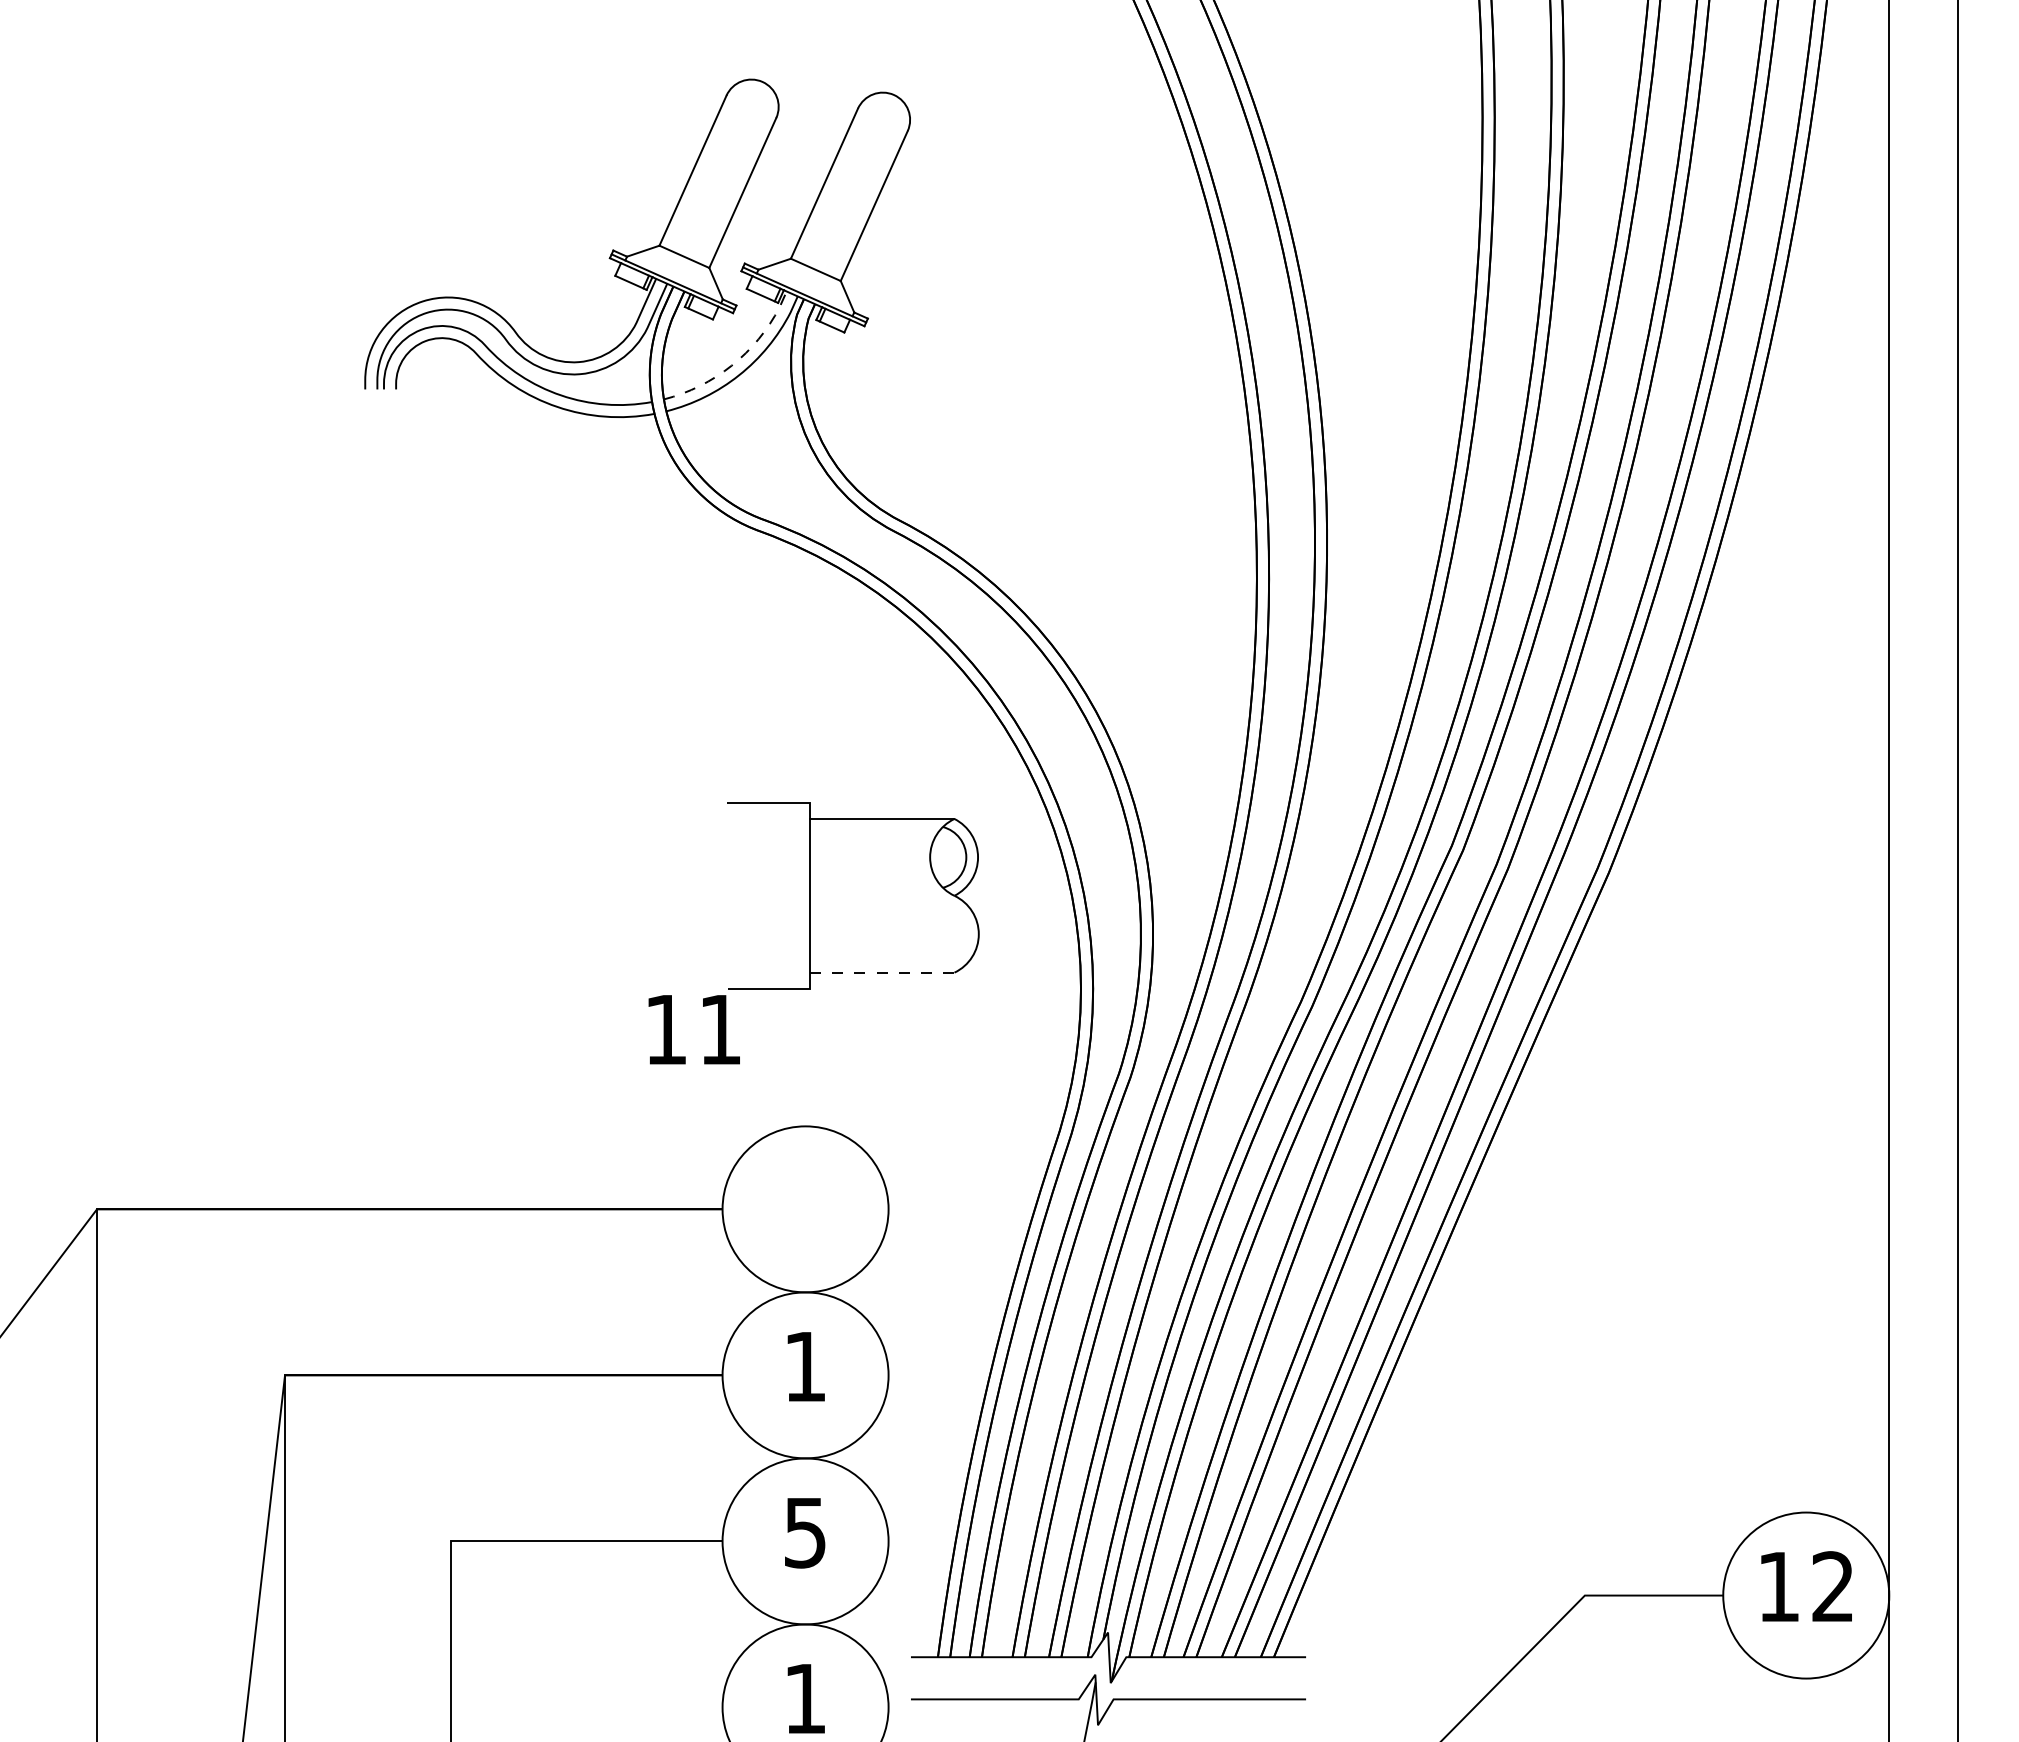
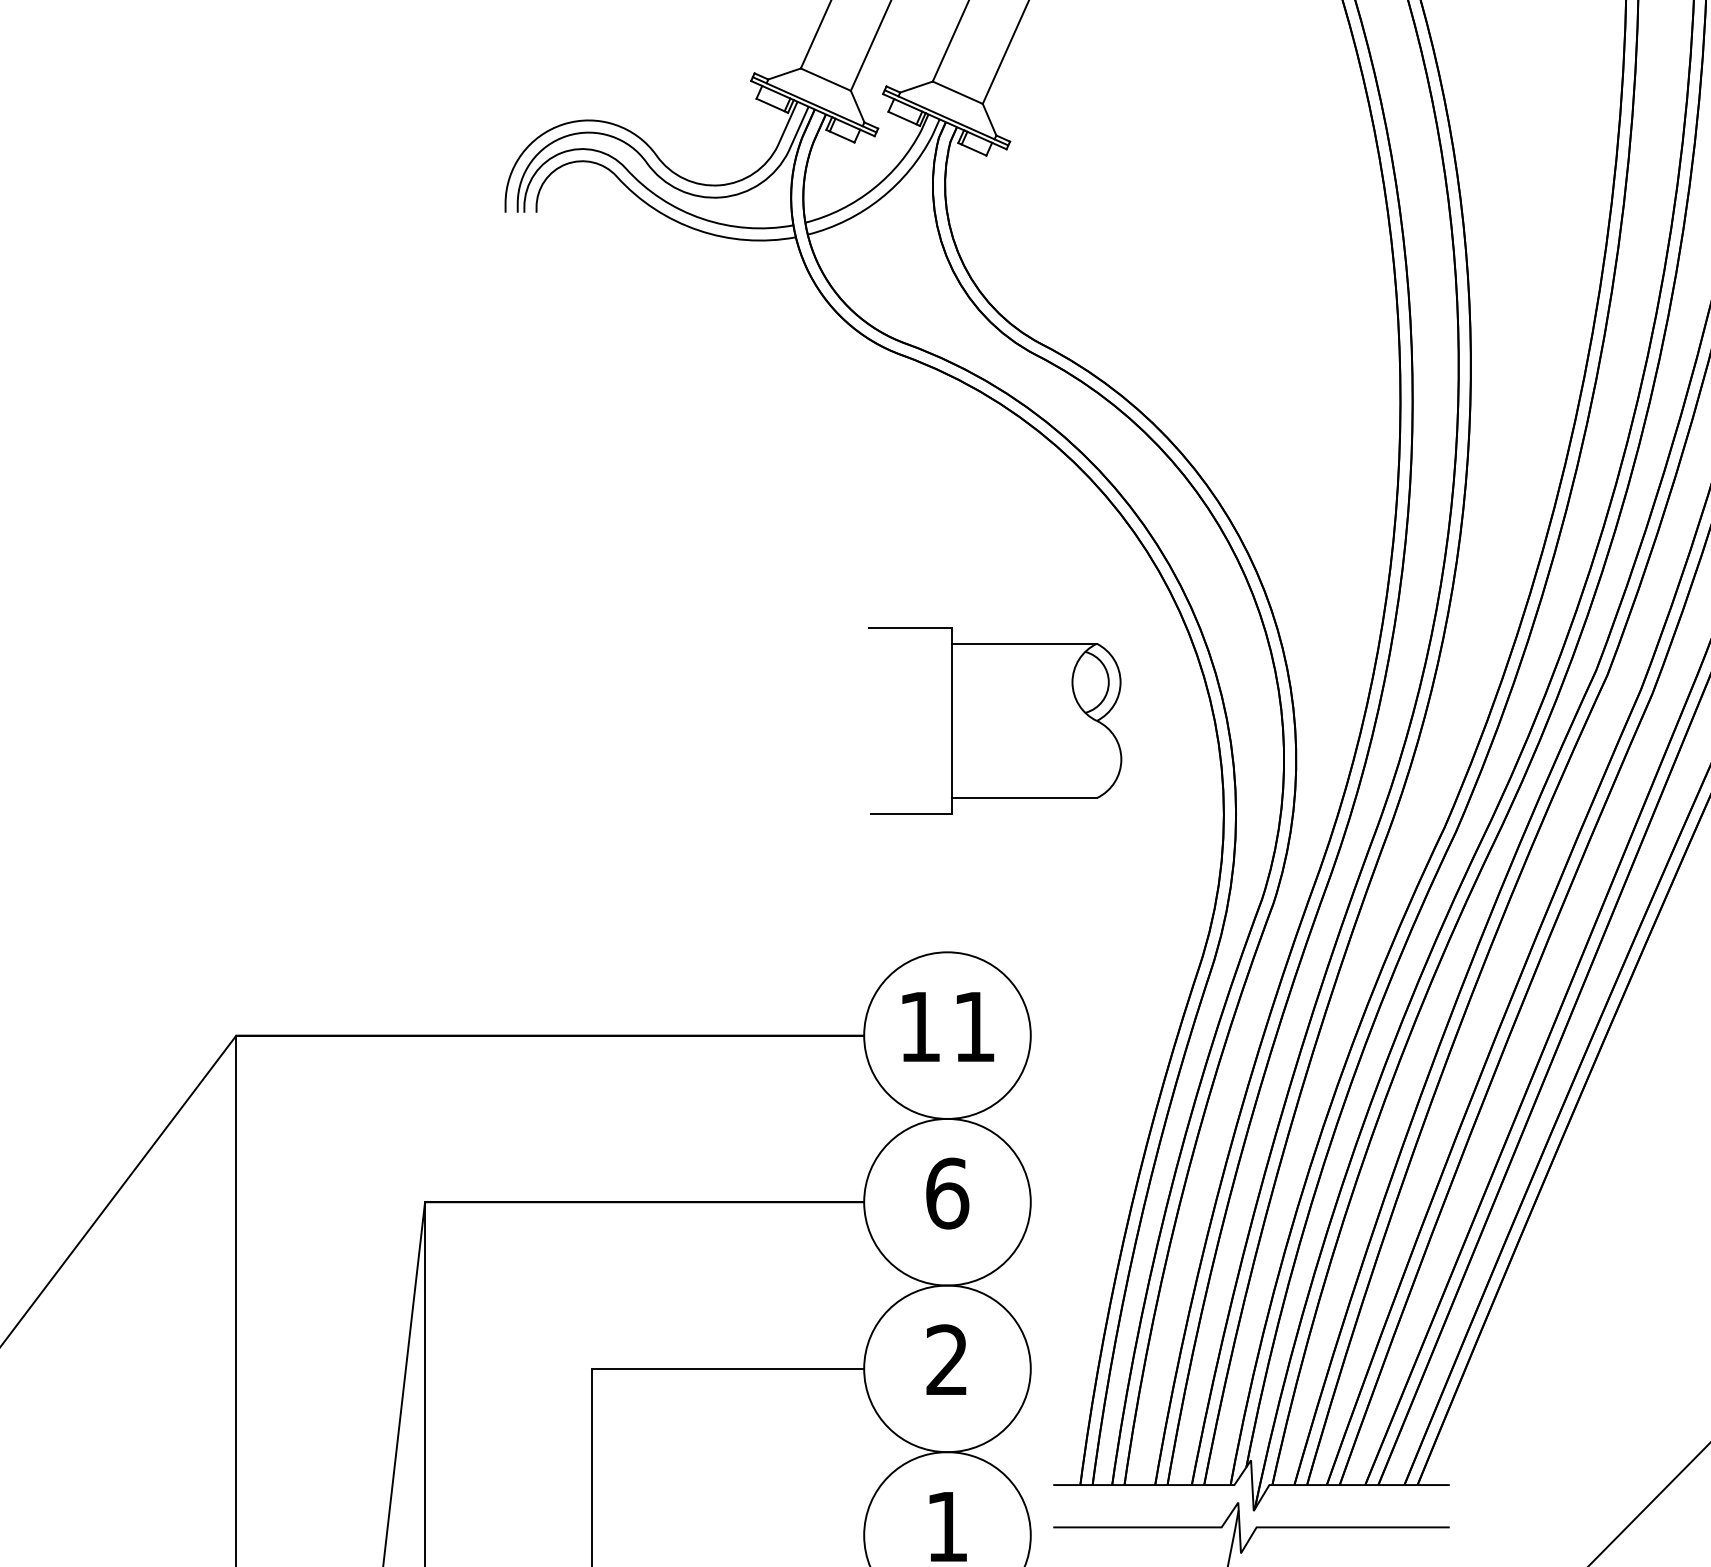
line: (738, 360) -> (880, 183), dashed -> solid
line: (882, 972) -> (1024, 797), dashed -> solid
text: (693, 1029) -> (947, 1026), moved
text: (805, 1366) -> (947, 1193), 1 -> 6
text: (804, 1532) -> (946, 1359), 5 -> 2

